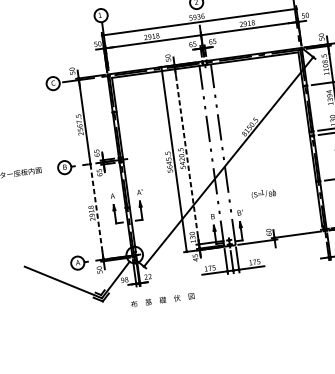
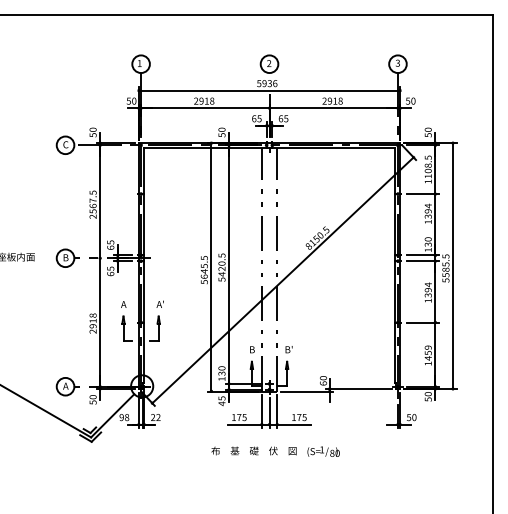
line: (187, 155) -> (229, 264), dashed -> solid
text: (263, 193) -> (323, 451), moved
line: (97, 211) -> (100, 322), dashed -> solid
text: (162, 299) -> (253, 450), moved

